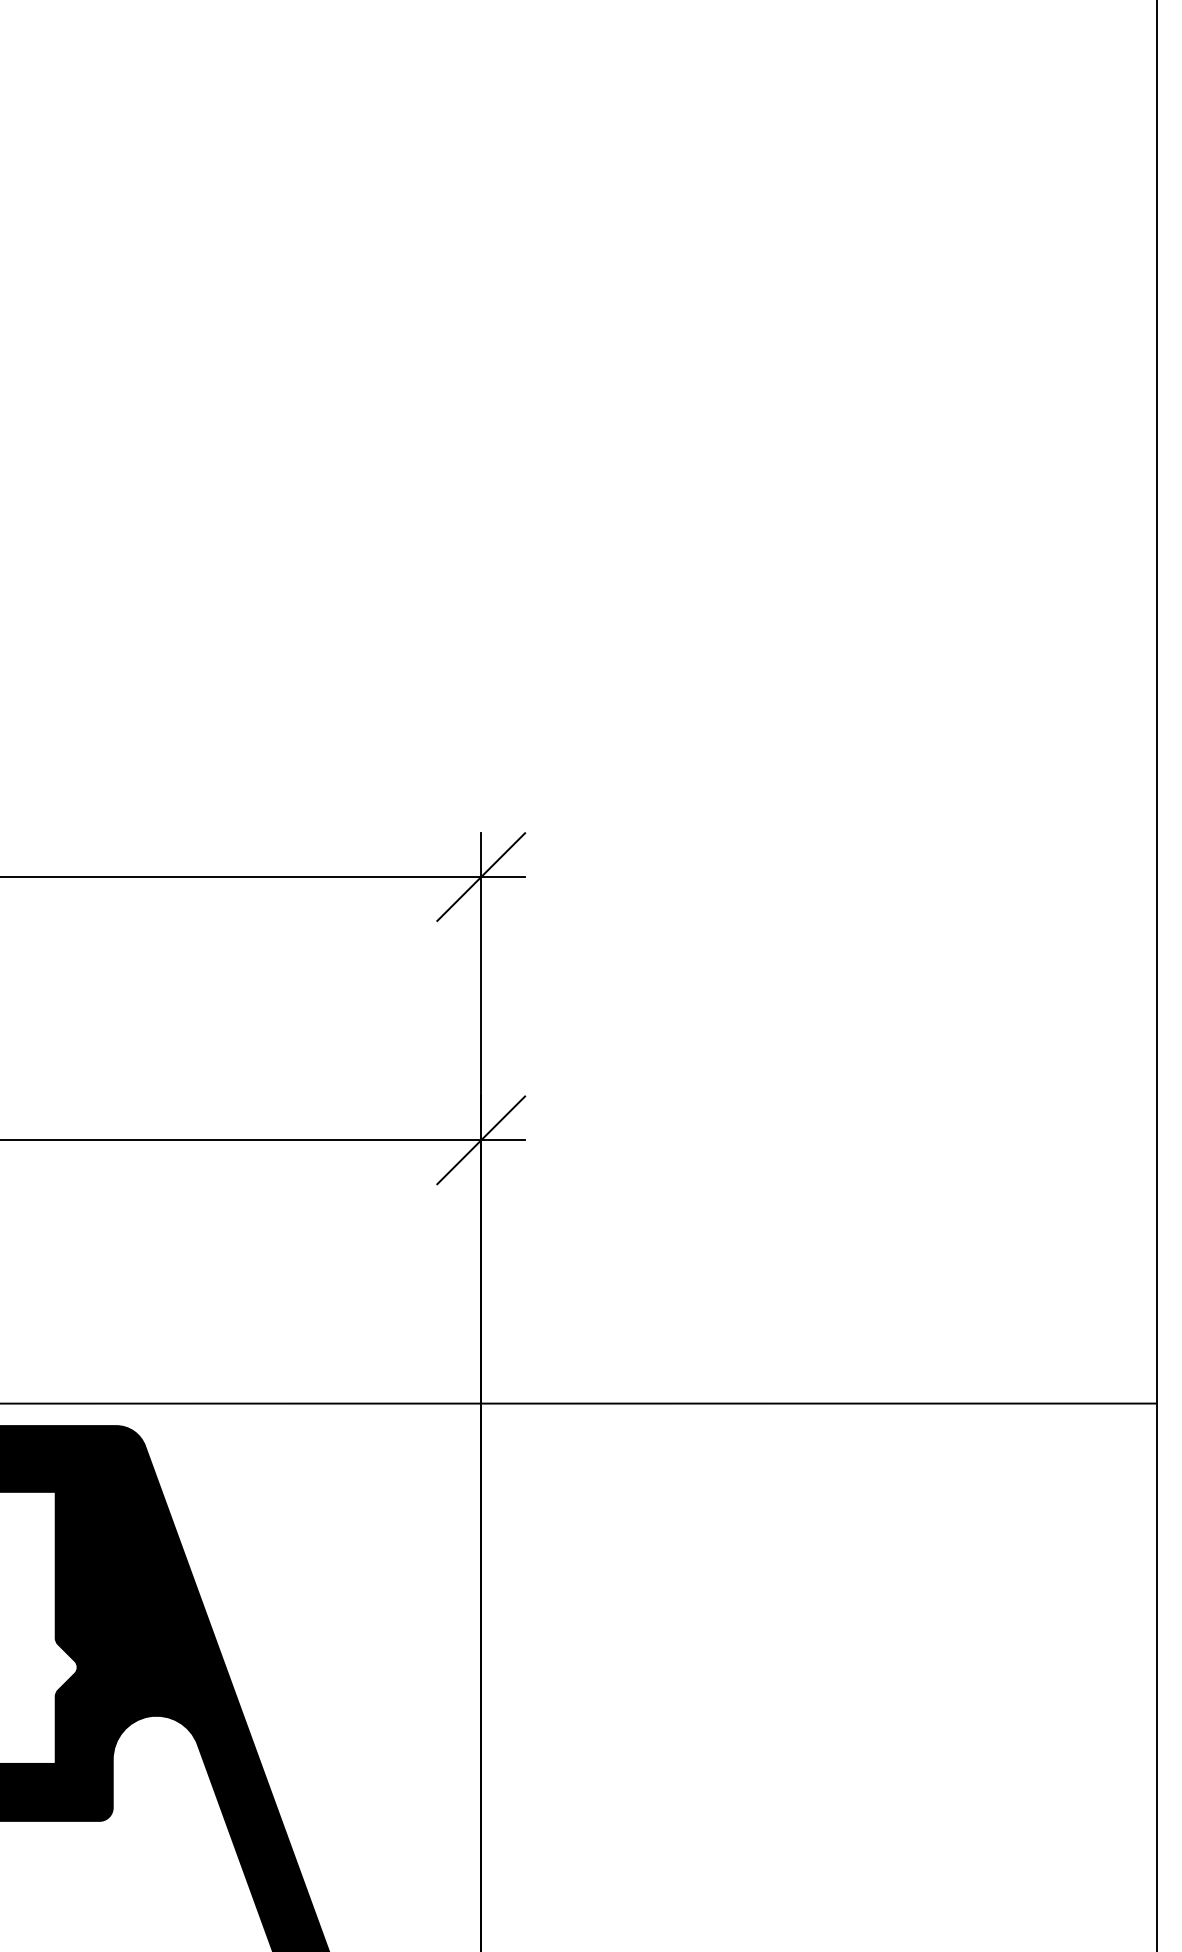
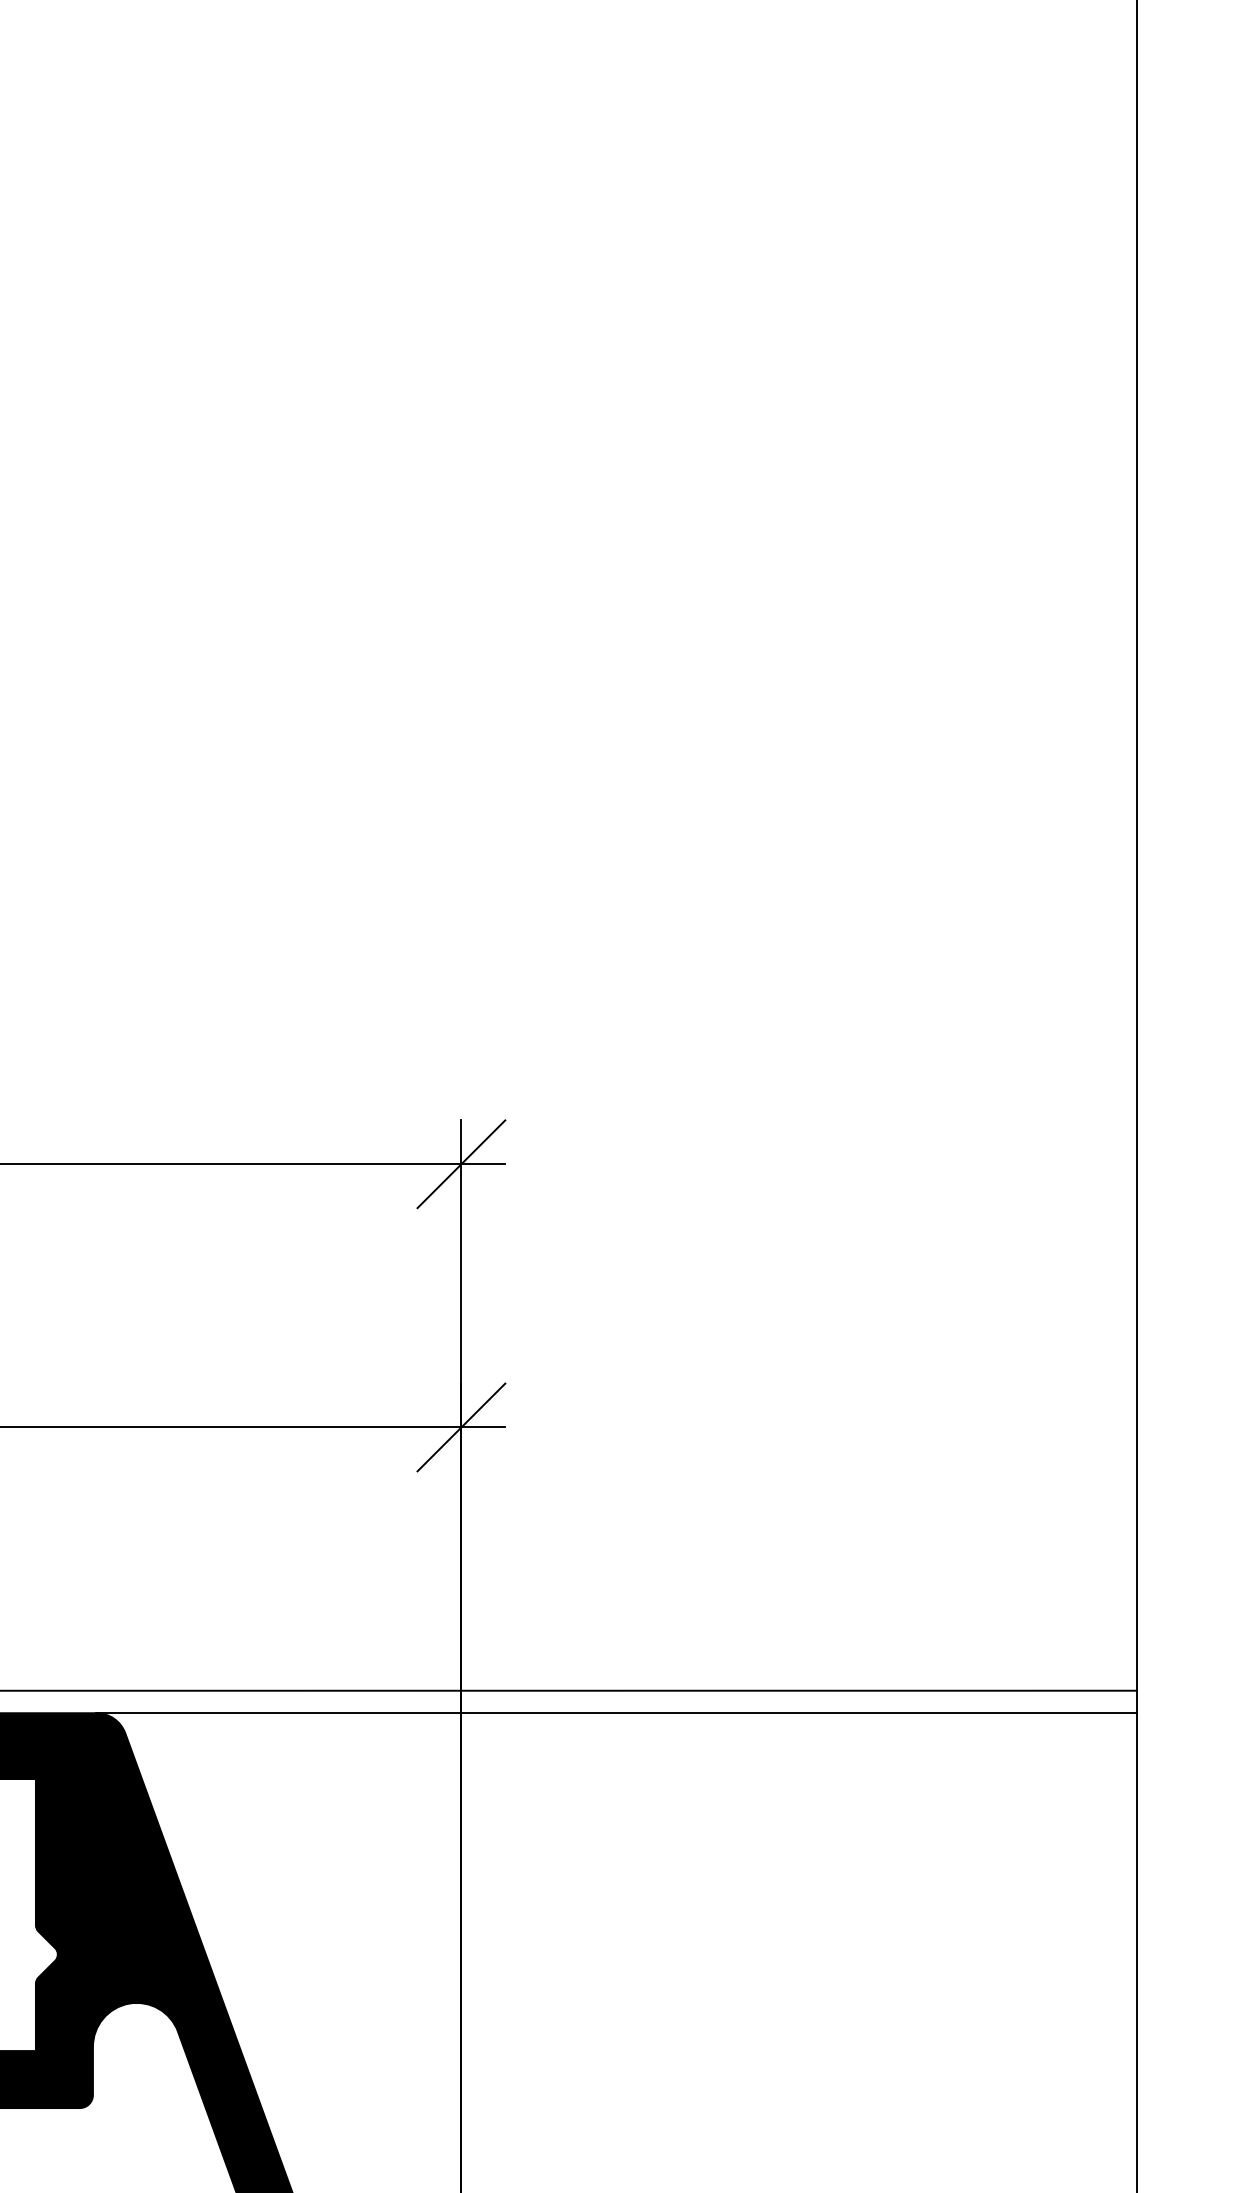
line: (636, 1426) -> (616, 1713), added

